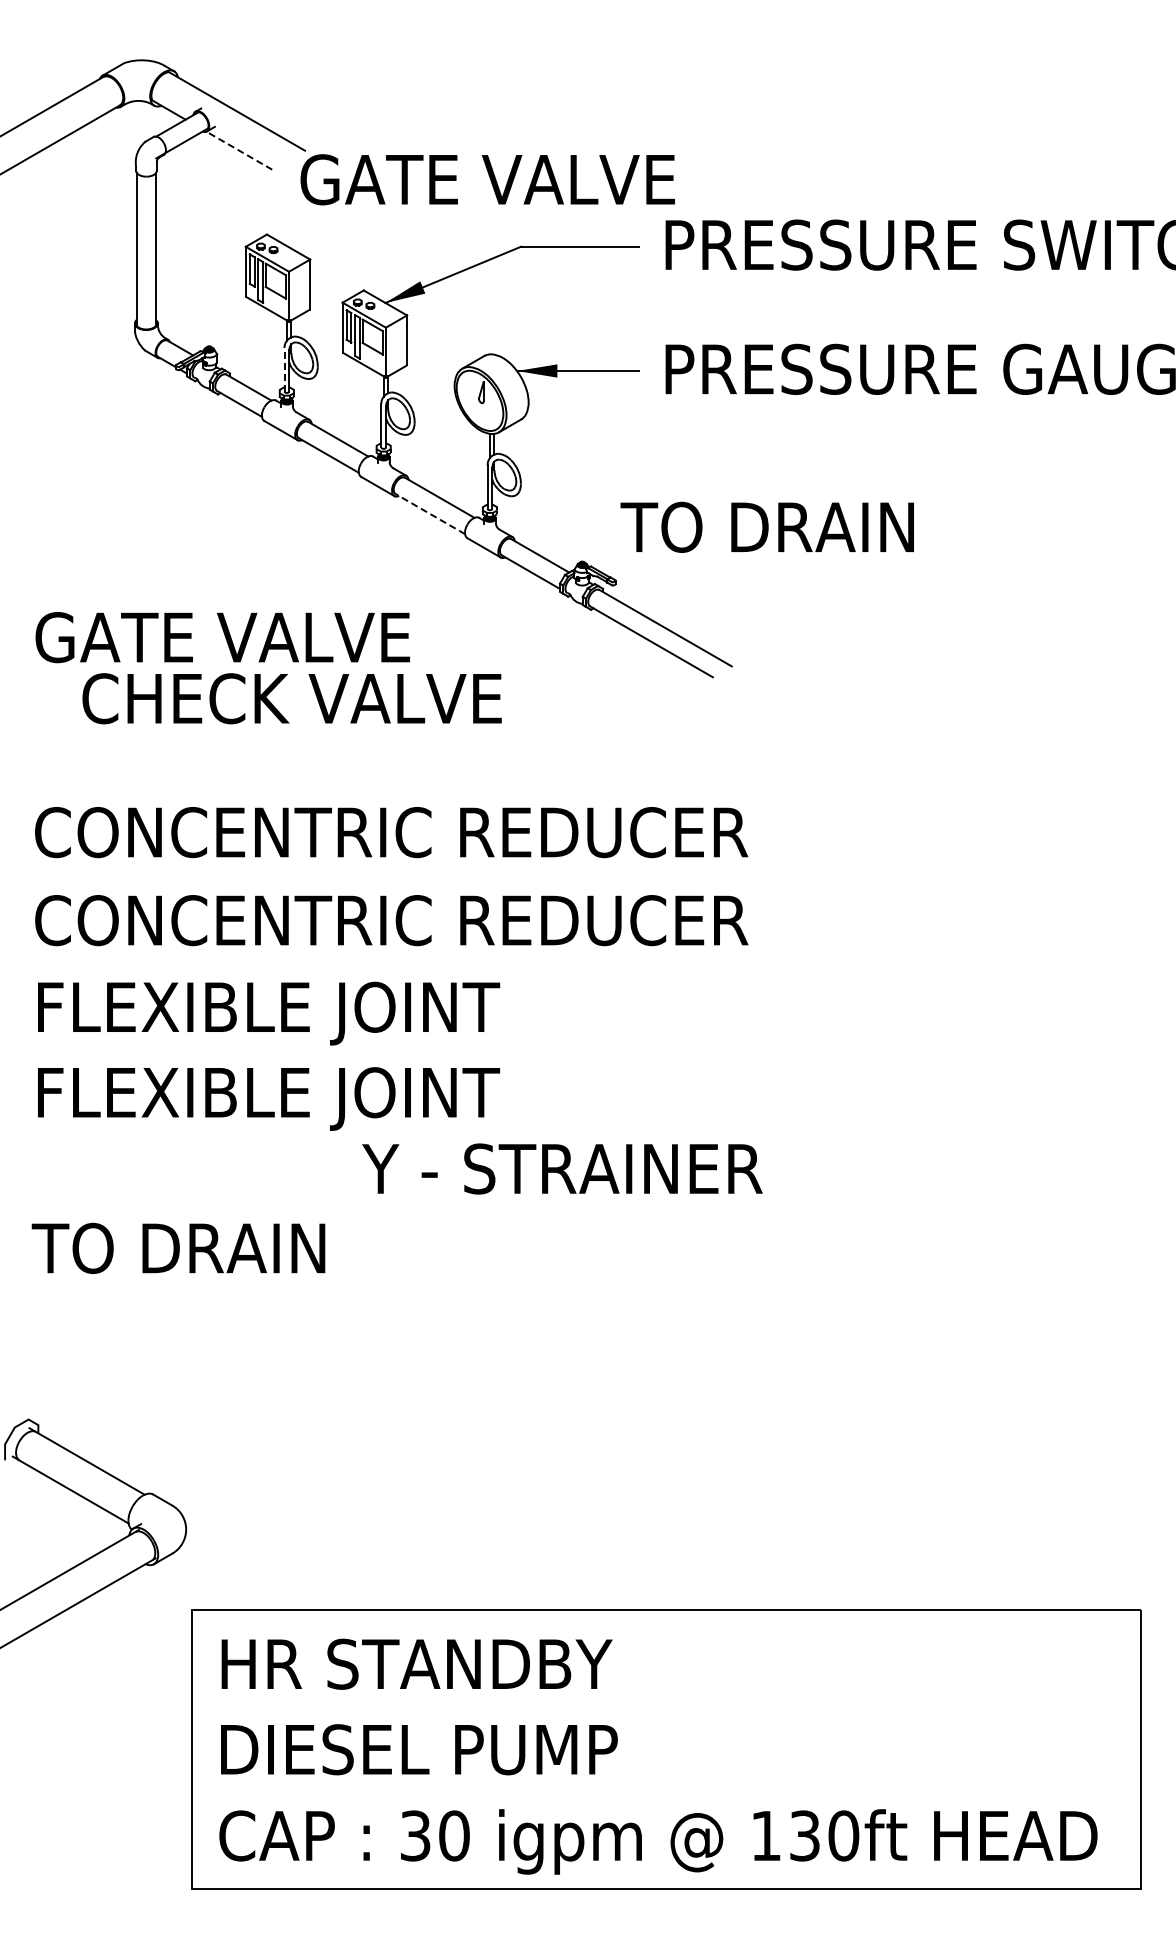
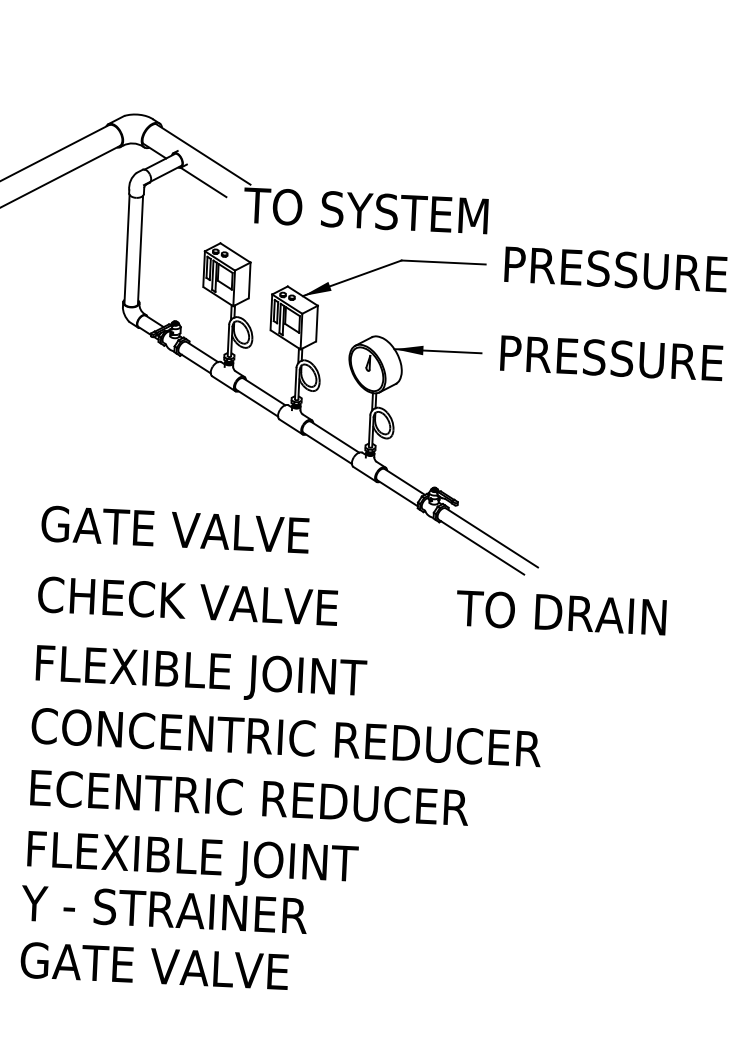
line: (239, 150) -> (203, 182), dashed -> solid
text: (485, 179) -> (378, 211), GATE VALVE -> TO SYSTEM
line: (284, 369) -> (228, 340), dashed -> solid
line: (429, 513) -> (327, 448), dashed -> solid
text: (766, 526) -> (560, 612), moved
text: (291, 698) -> (187, 601), moved
text: (391, 838) -> (289, 678), CONCENTRIC REDUCER -> FLEXIBLE JOINT
text: (347, 1013) -> (251, 802), FLEXIBLE JOINT -> ECENTRIC REDUCER
text: (562, 1168) -> (164, 909), moved
text: (220, 1248) -> (153, 966), TO DRAIN -> GATE VALVE

